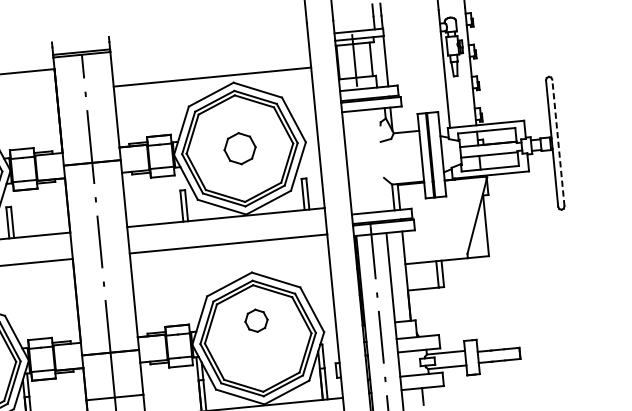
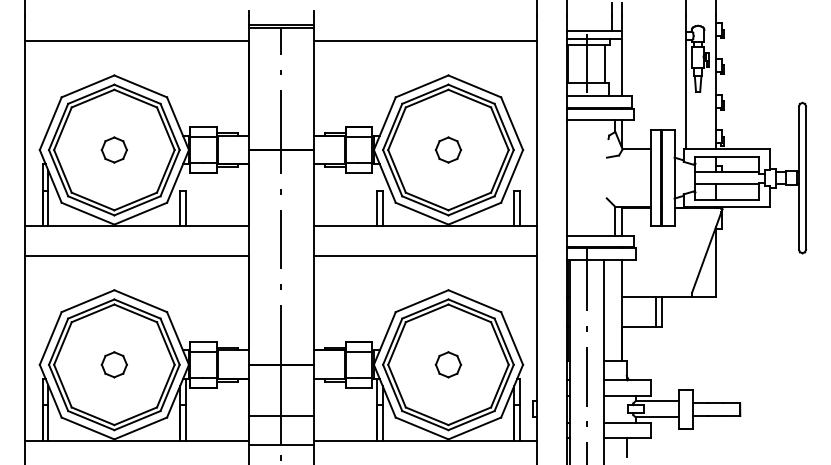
line: (212, 76) -> (425, 40), moved
line: (558, 143) -> (806, 178), dashed -> solid
part: (239, 148) -> (447, 149), size x0.71
part: (256, 320) -> (448, 364), moved

